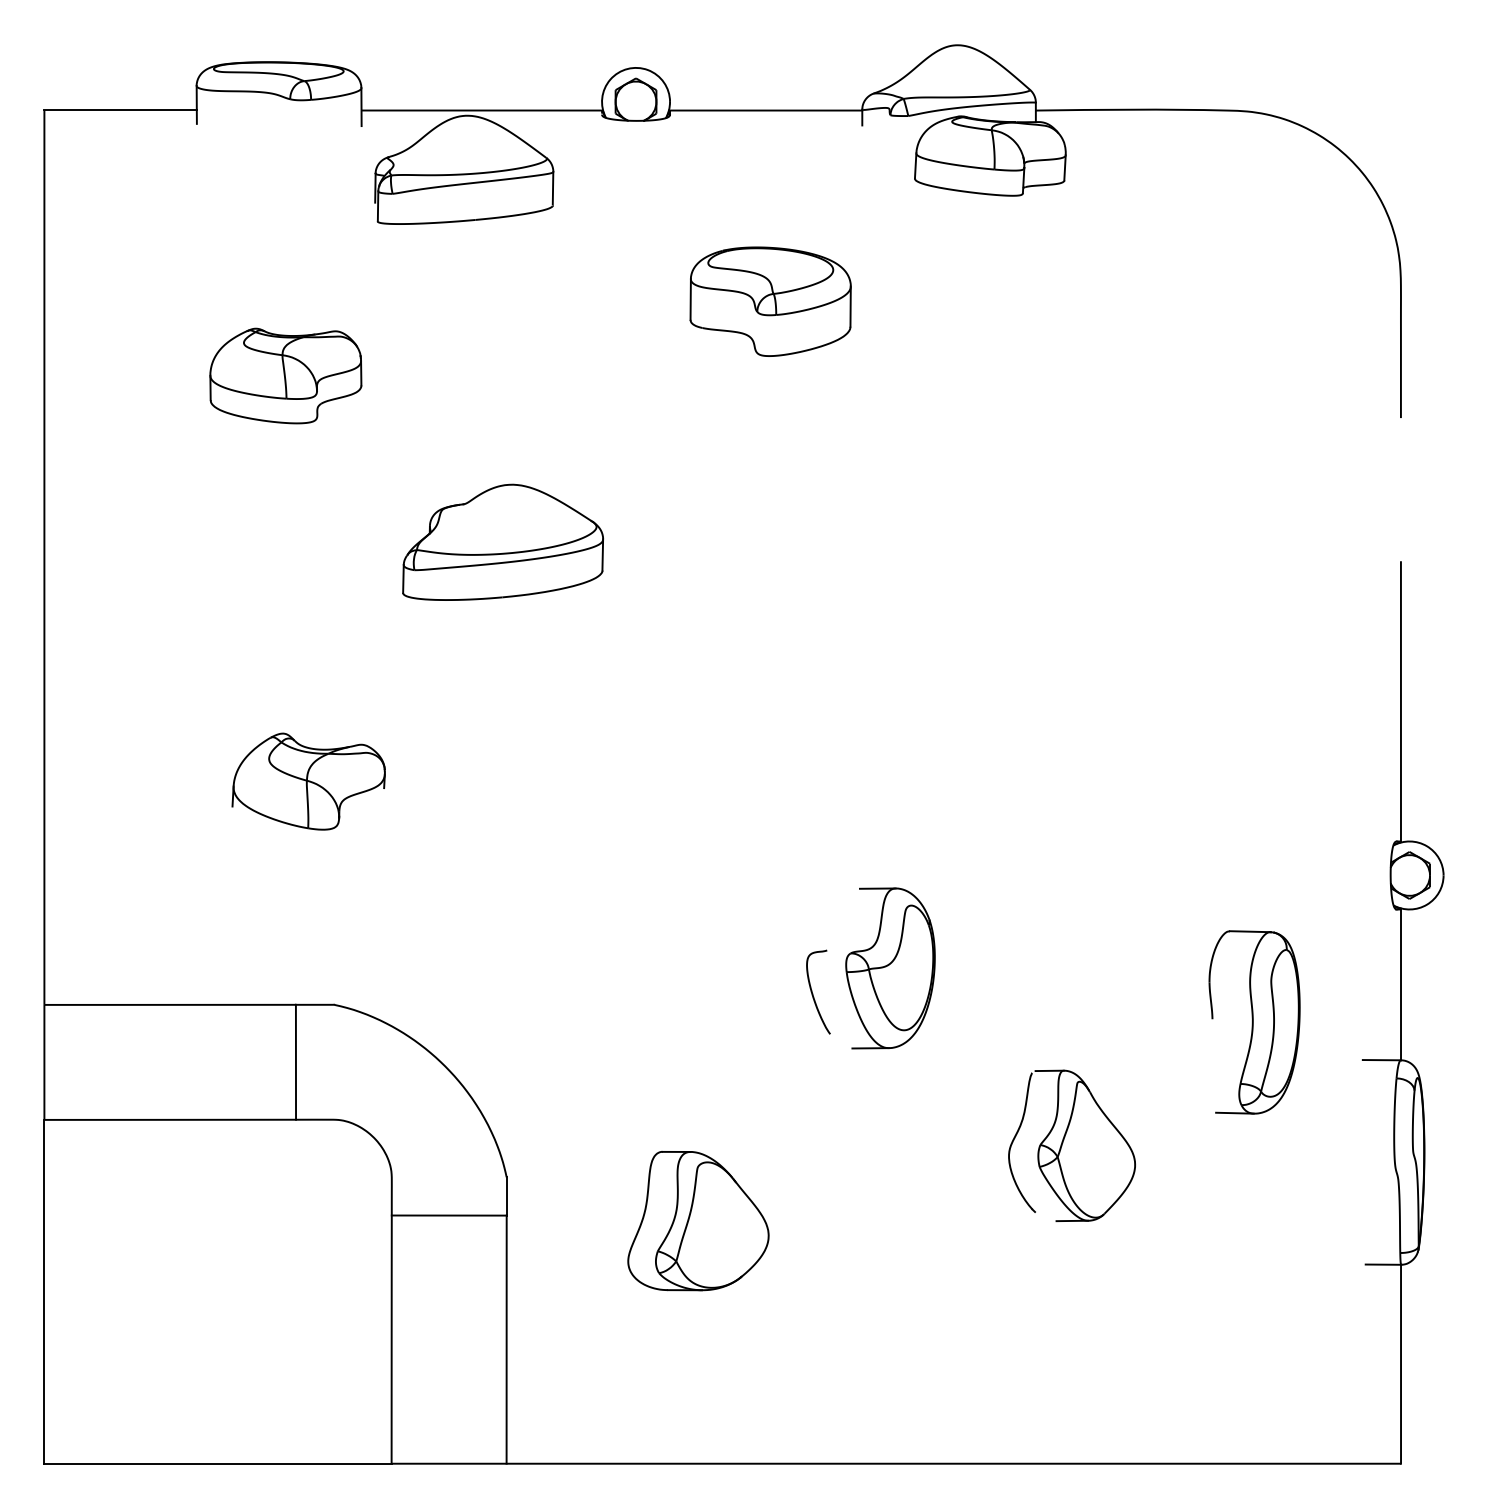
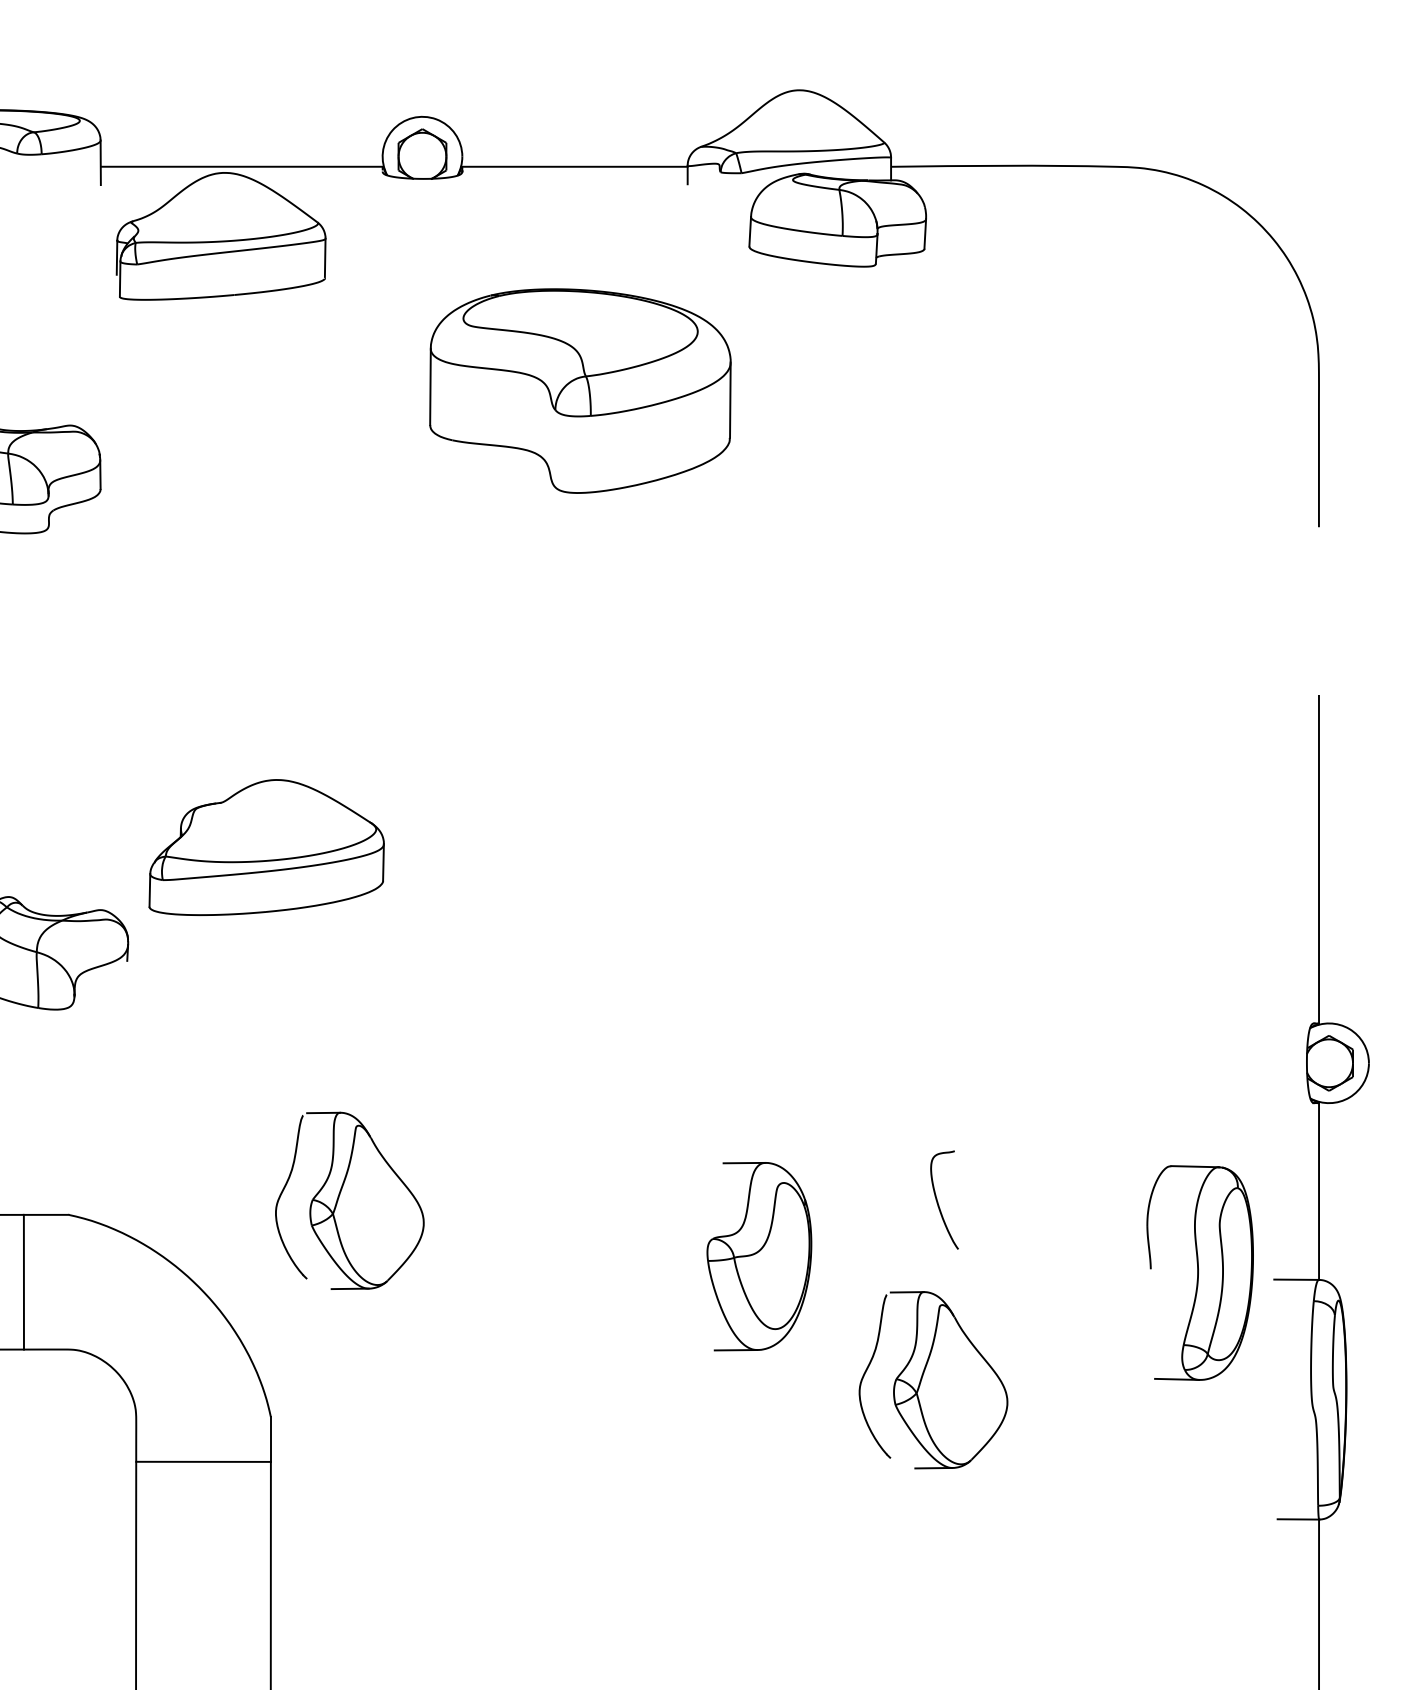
part: (770, 301) -> (580, 390), size x1.6
part: (502, 541) -> (265, 846), moved
part: (890, 968) -> (759, 1256), moved
part: (573, 992) -> (349, 1200), added
curve: (813, 993) -> (938, 1201), moved
part: (1254, 1022) -> (1200, 1273), moved
part: (698, 1221) -> (495, 1468), removed

